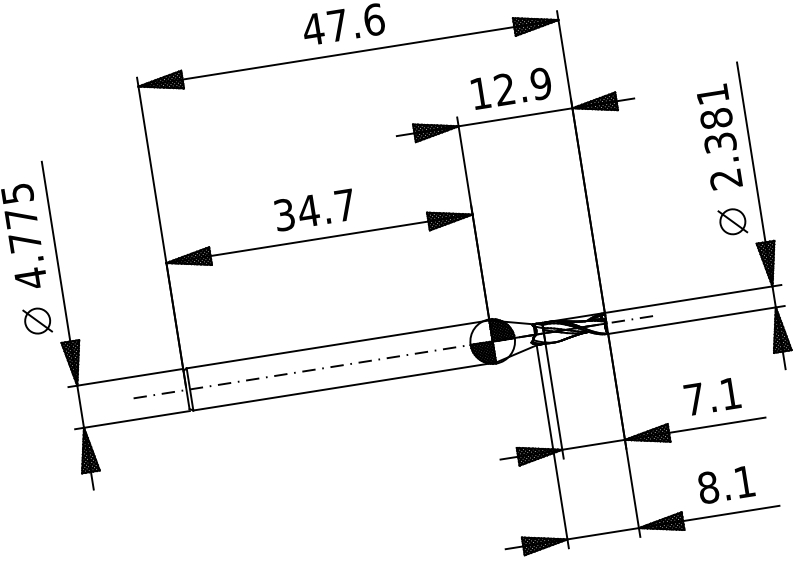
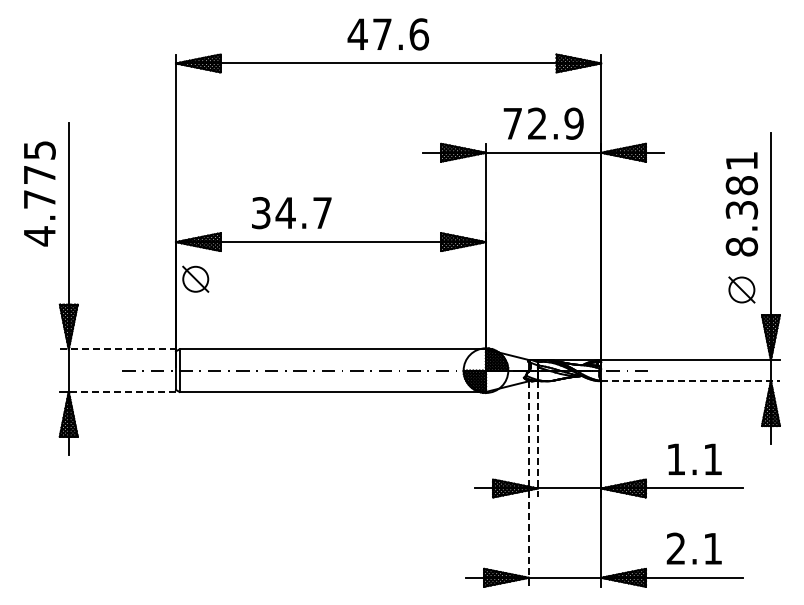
text: (480, 93) -> (512, 123), 12.9 -> 72.9
text: (725, 178) -> (741, 246), 2.381 -> 8.381
text: (314, 210) -> (291, 213), moved
part: (37, 320) -> (195, 278), moved
line: (697, 320) -> (691, 381), solid -> dashed
line: (126, 378) -> (118, 349), solid -> dashed
text: (694, 398) -> (676, 458), 7.1 -> 1.1
line: (554, 401) -> (537, 439), solid -> dashed
line: (136, 418) -> (122, 391), solid -> dashed
line: (552, 447) -> (528, 484), solid -> dashed
text: (707, 487) -> (675, 548), 8.1 -> 2.1

